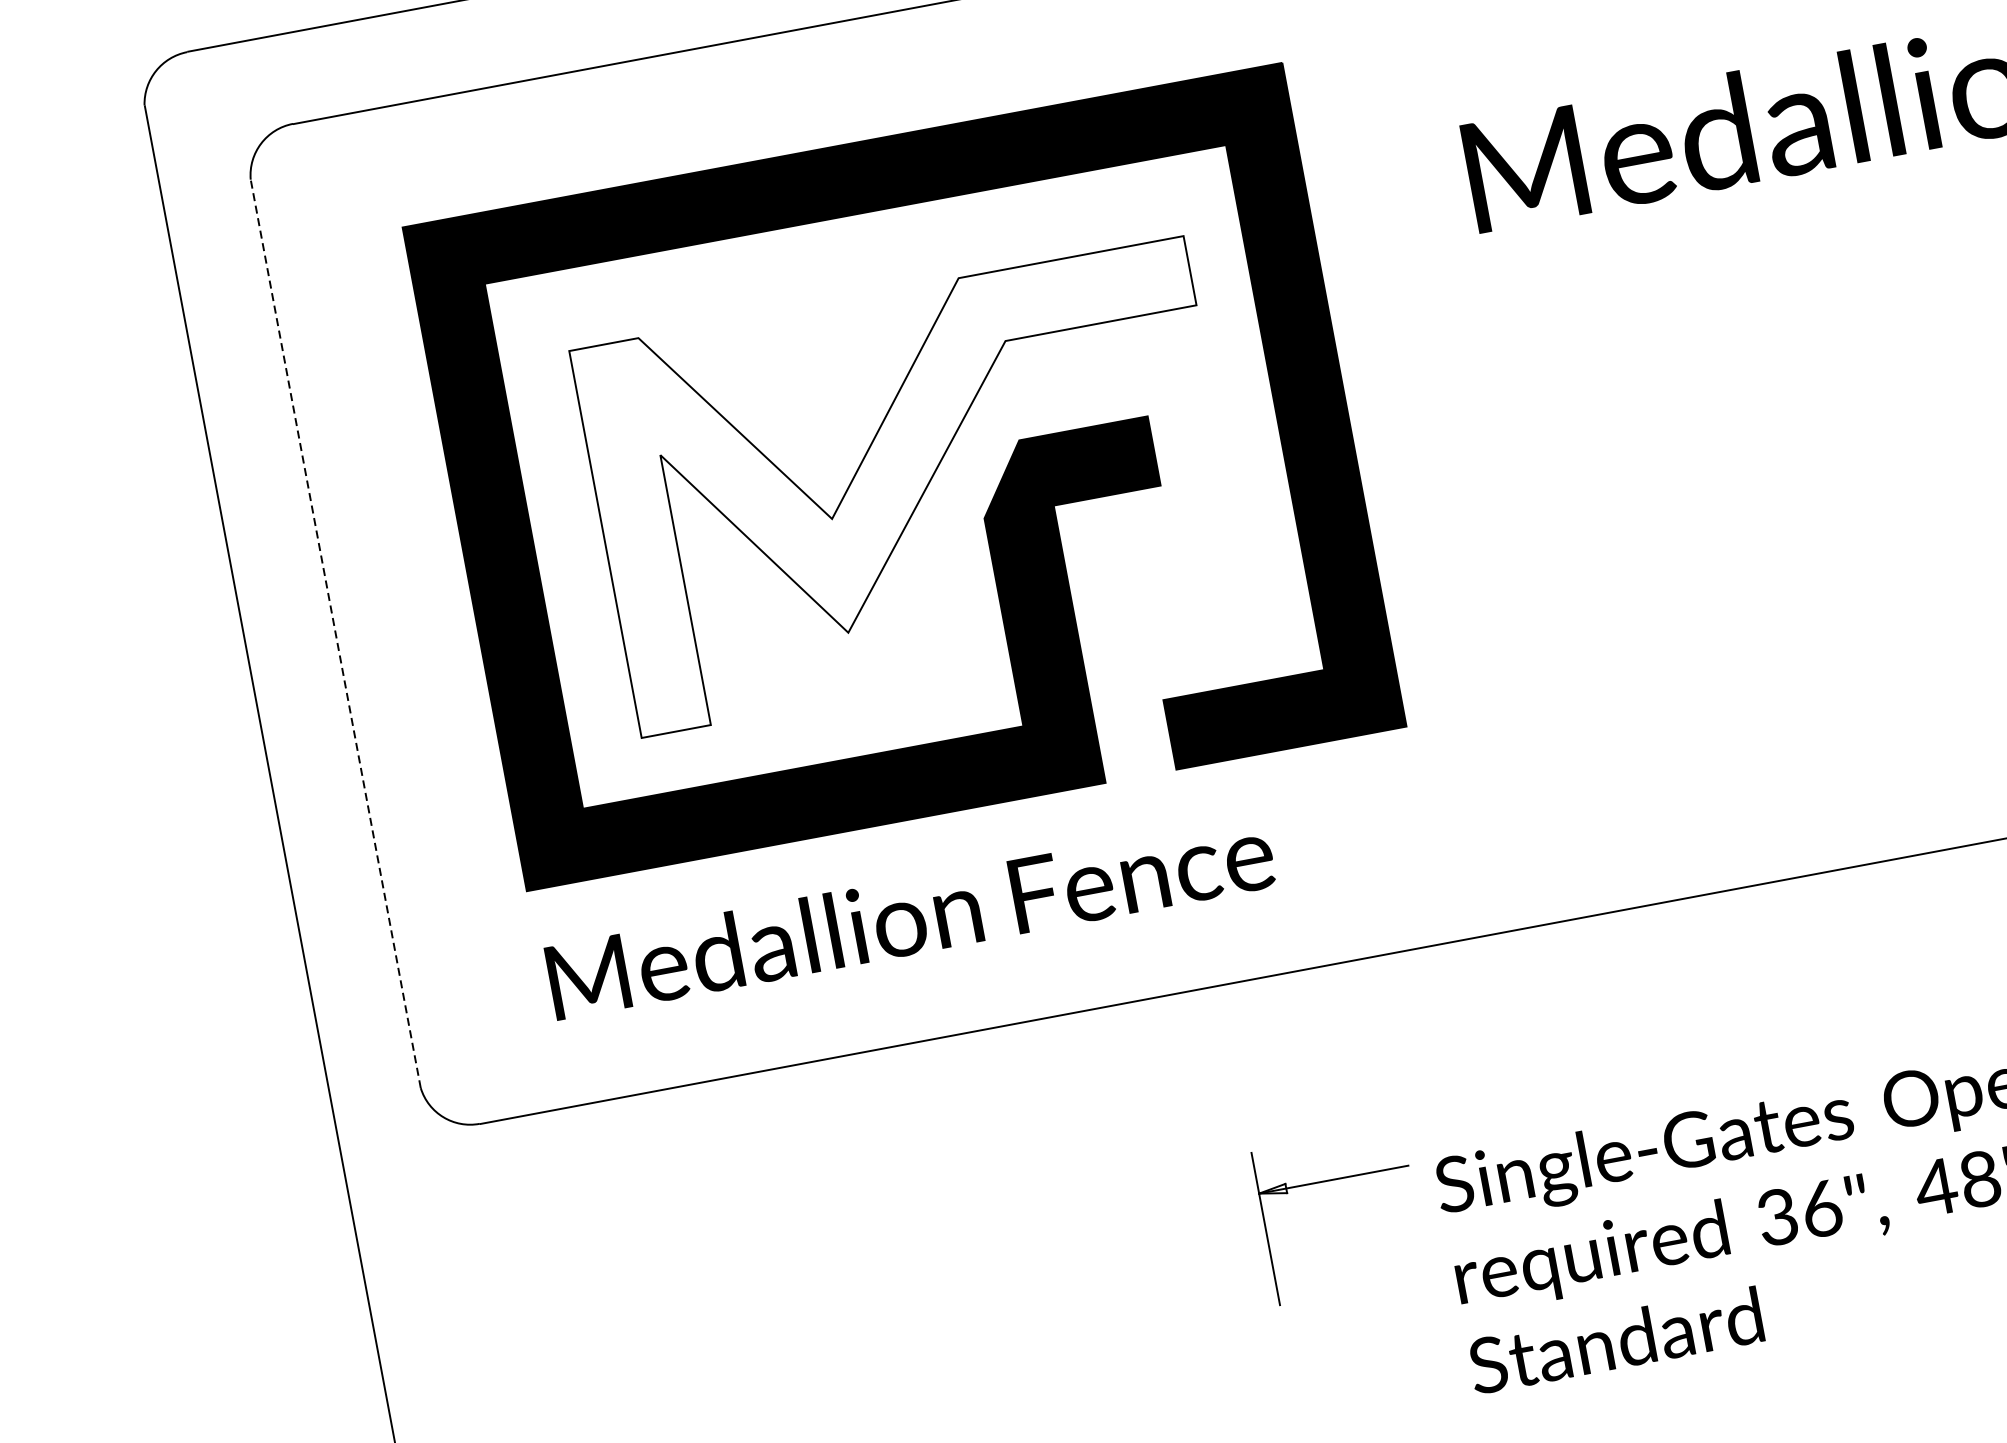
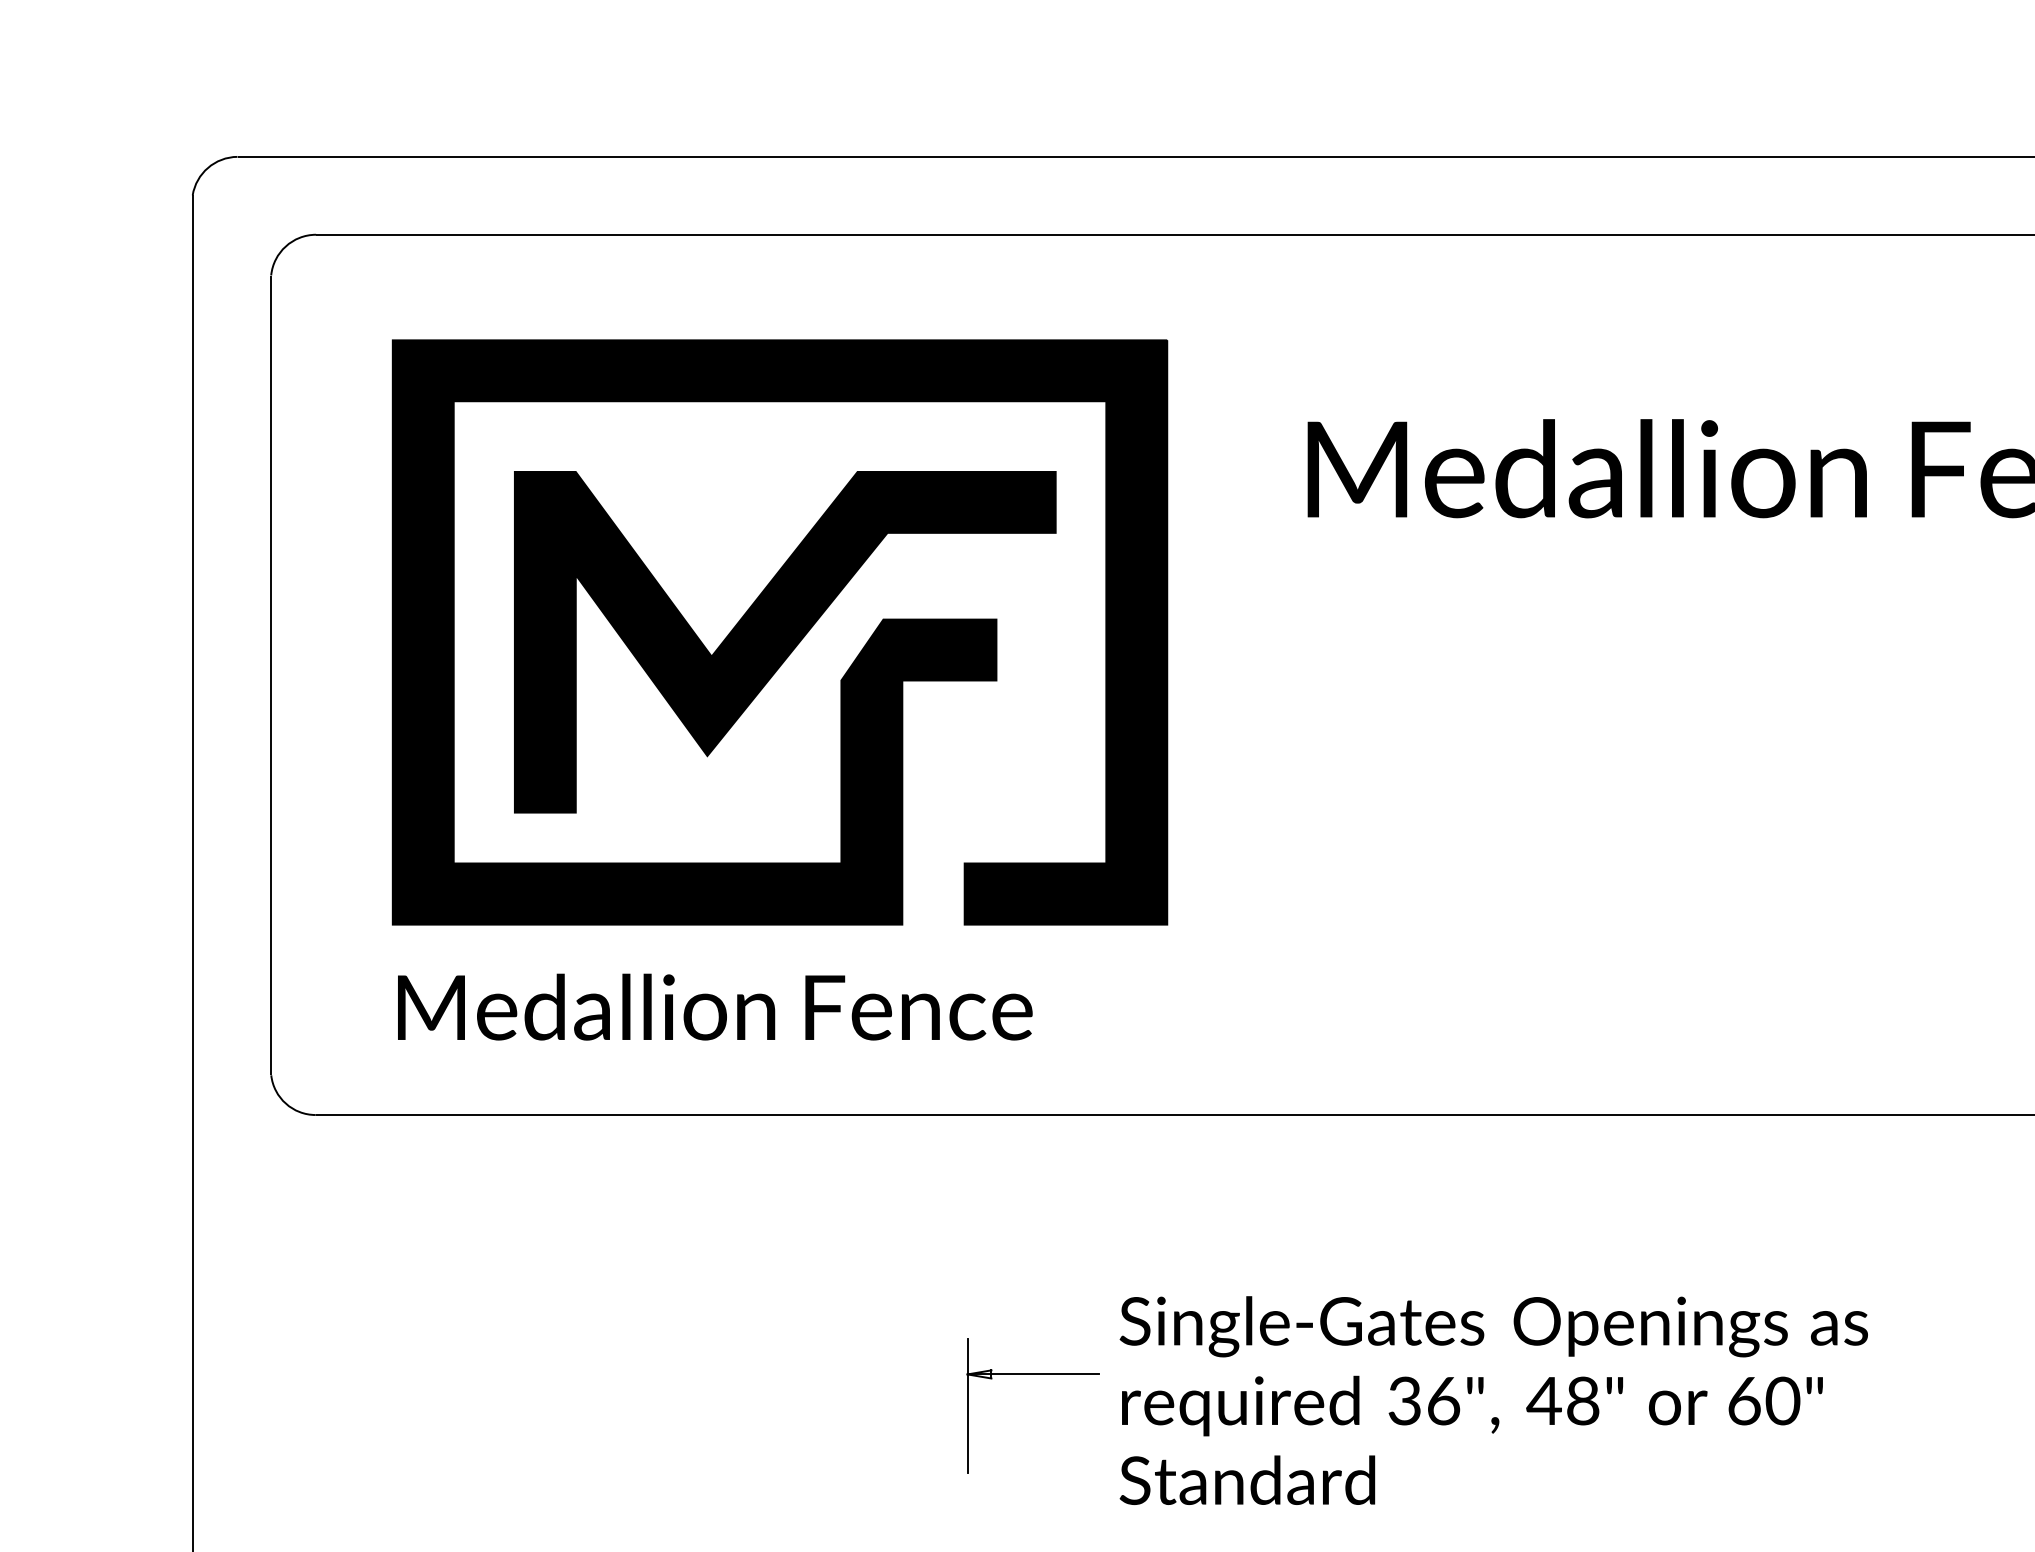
fill: (911, 486) -> (784, 641), added
line: (336, 633) -> (271, 675), dashed -> solid
part: (1332, 1179) -> (1032, 1374), moved

